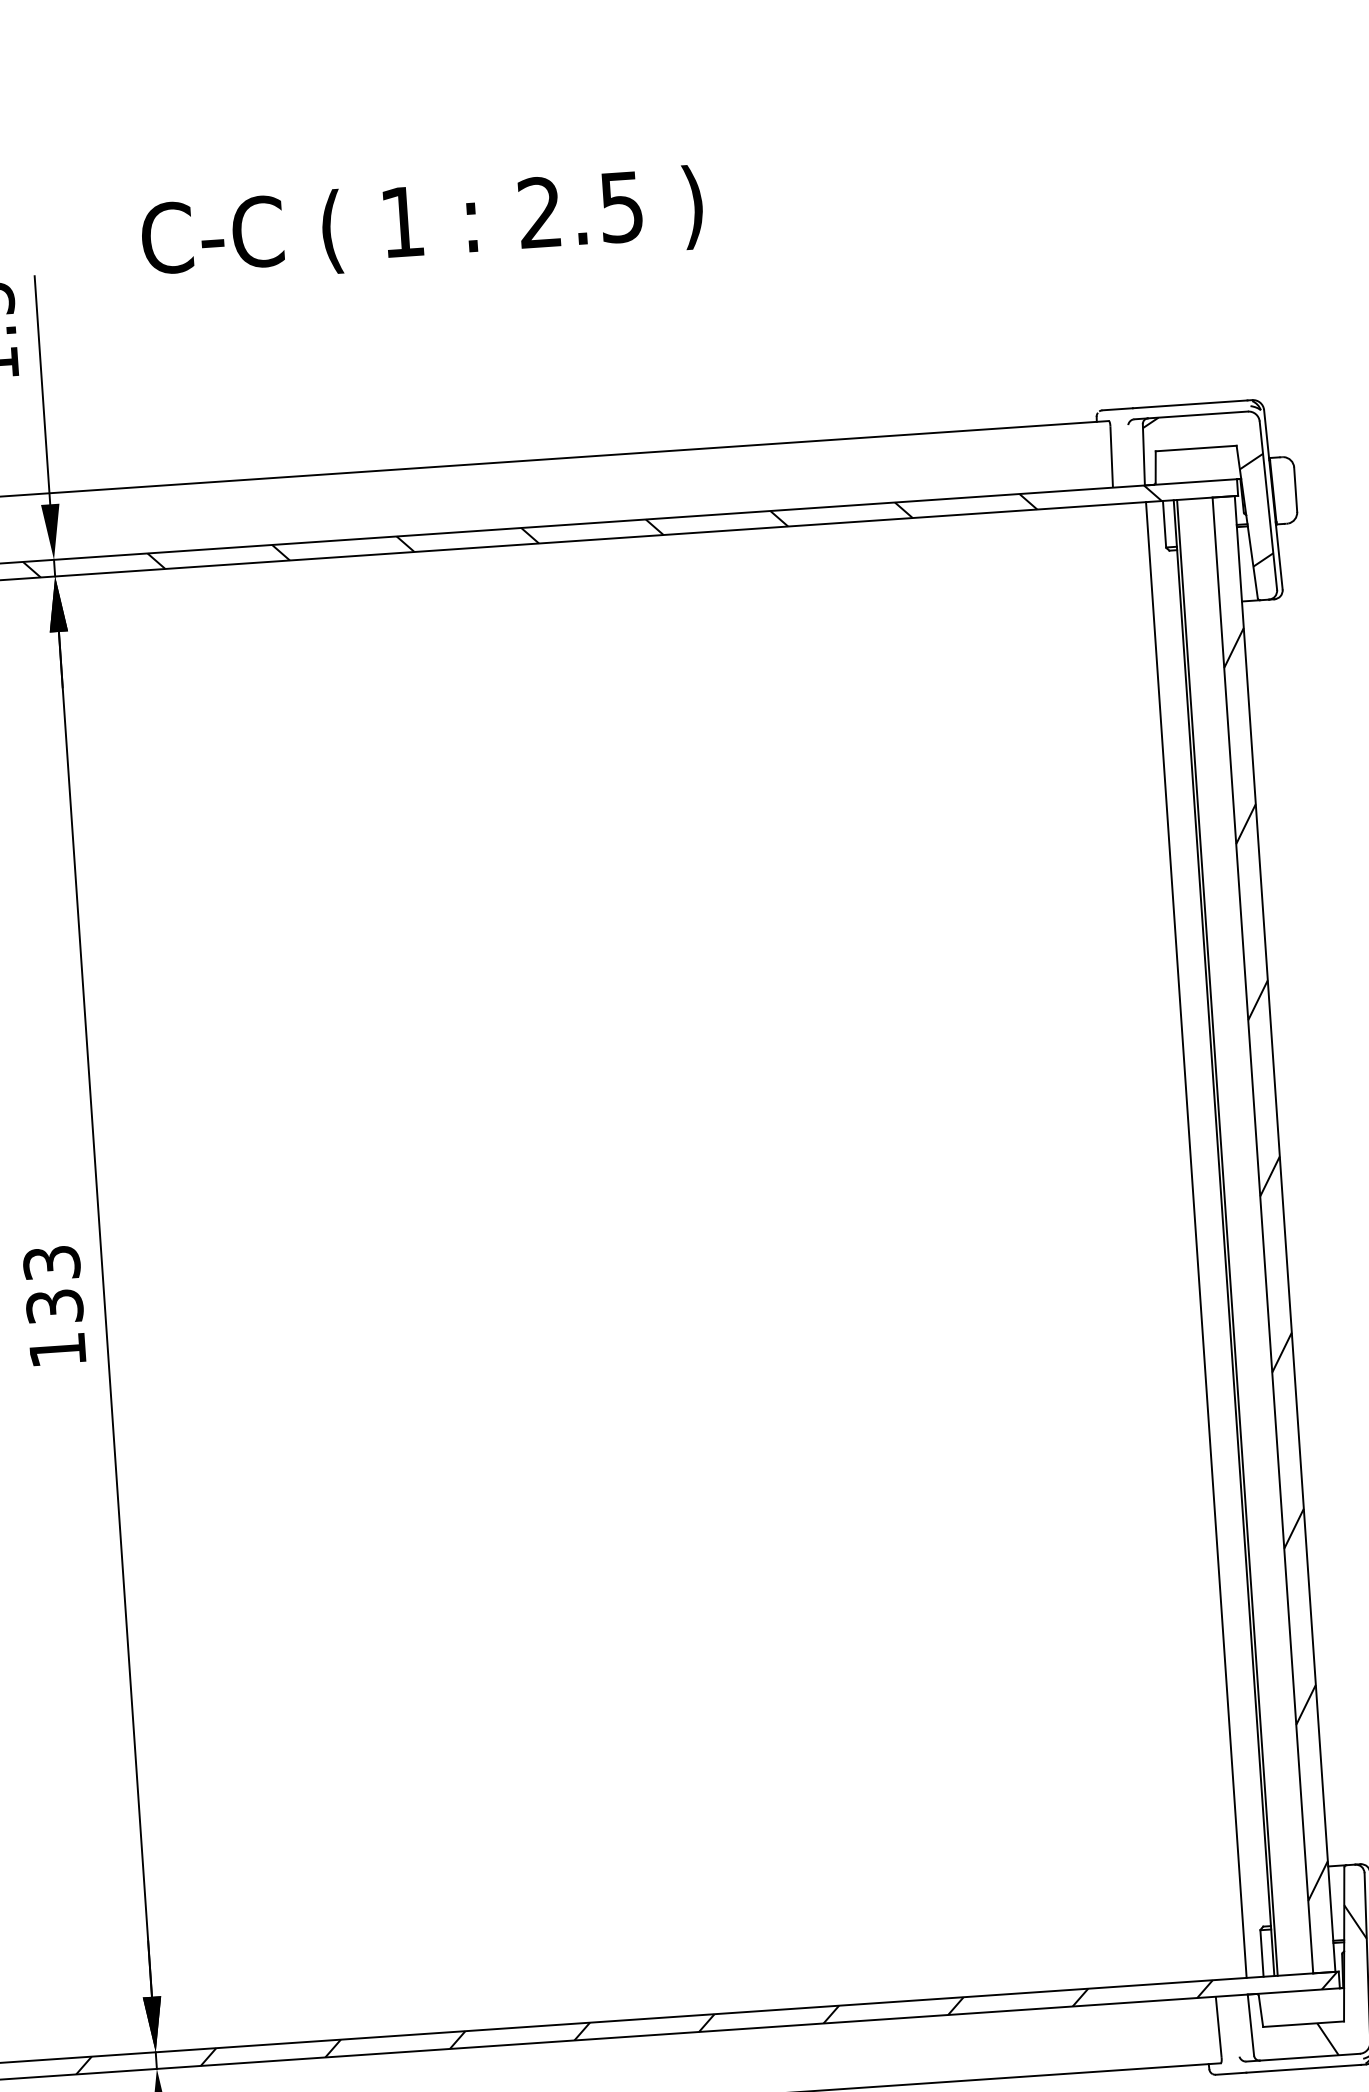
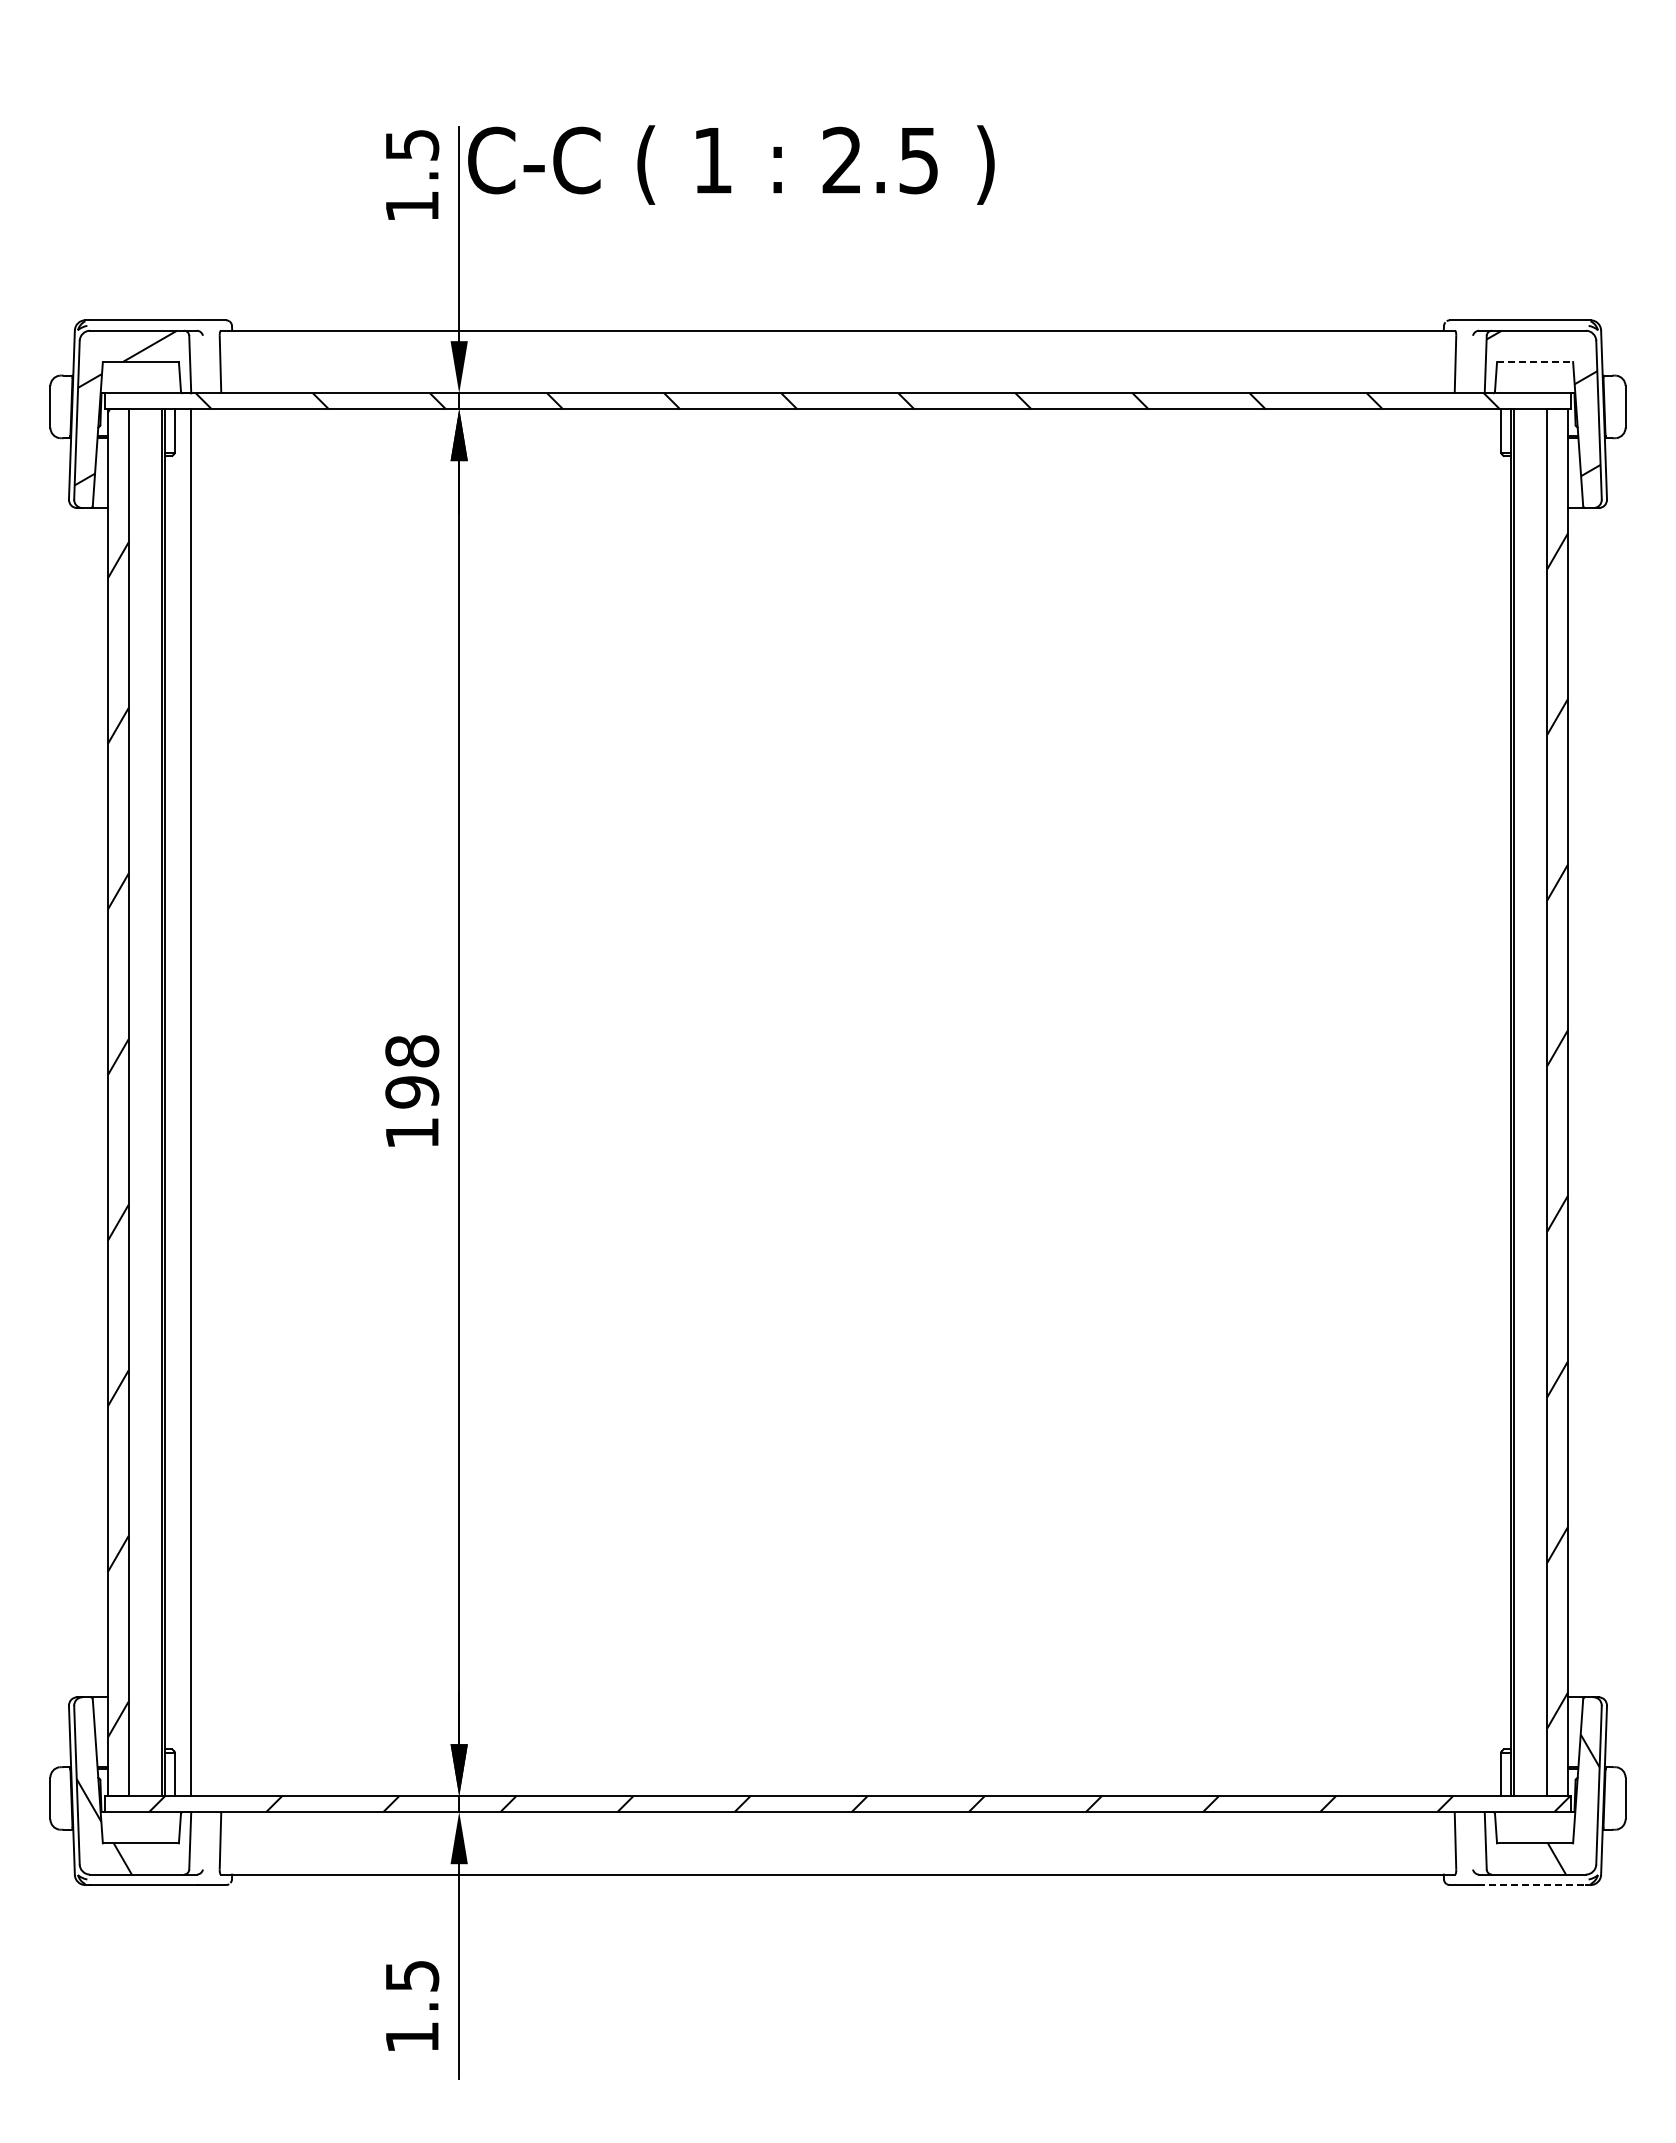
text: (422, 224) -> (731, 164), moved
line: (1196, 448) -> (1535, 362), solid -> dashed
line: (1196, 1239) -> (1484, 1102), removed
text: (53, 1284) -> (412, 1071), 133 -> 198
line: (1303, 2069) -> (1532, 1885), solid -> dashed

